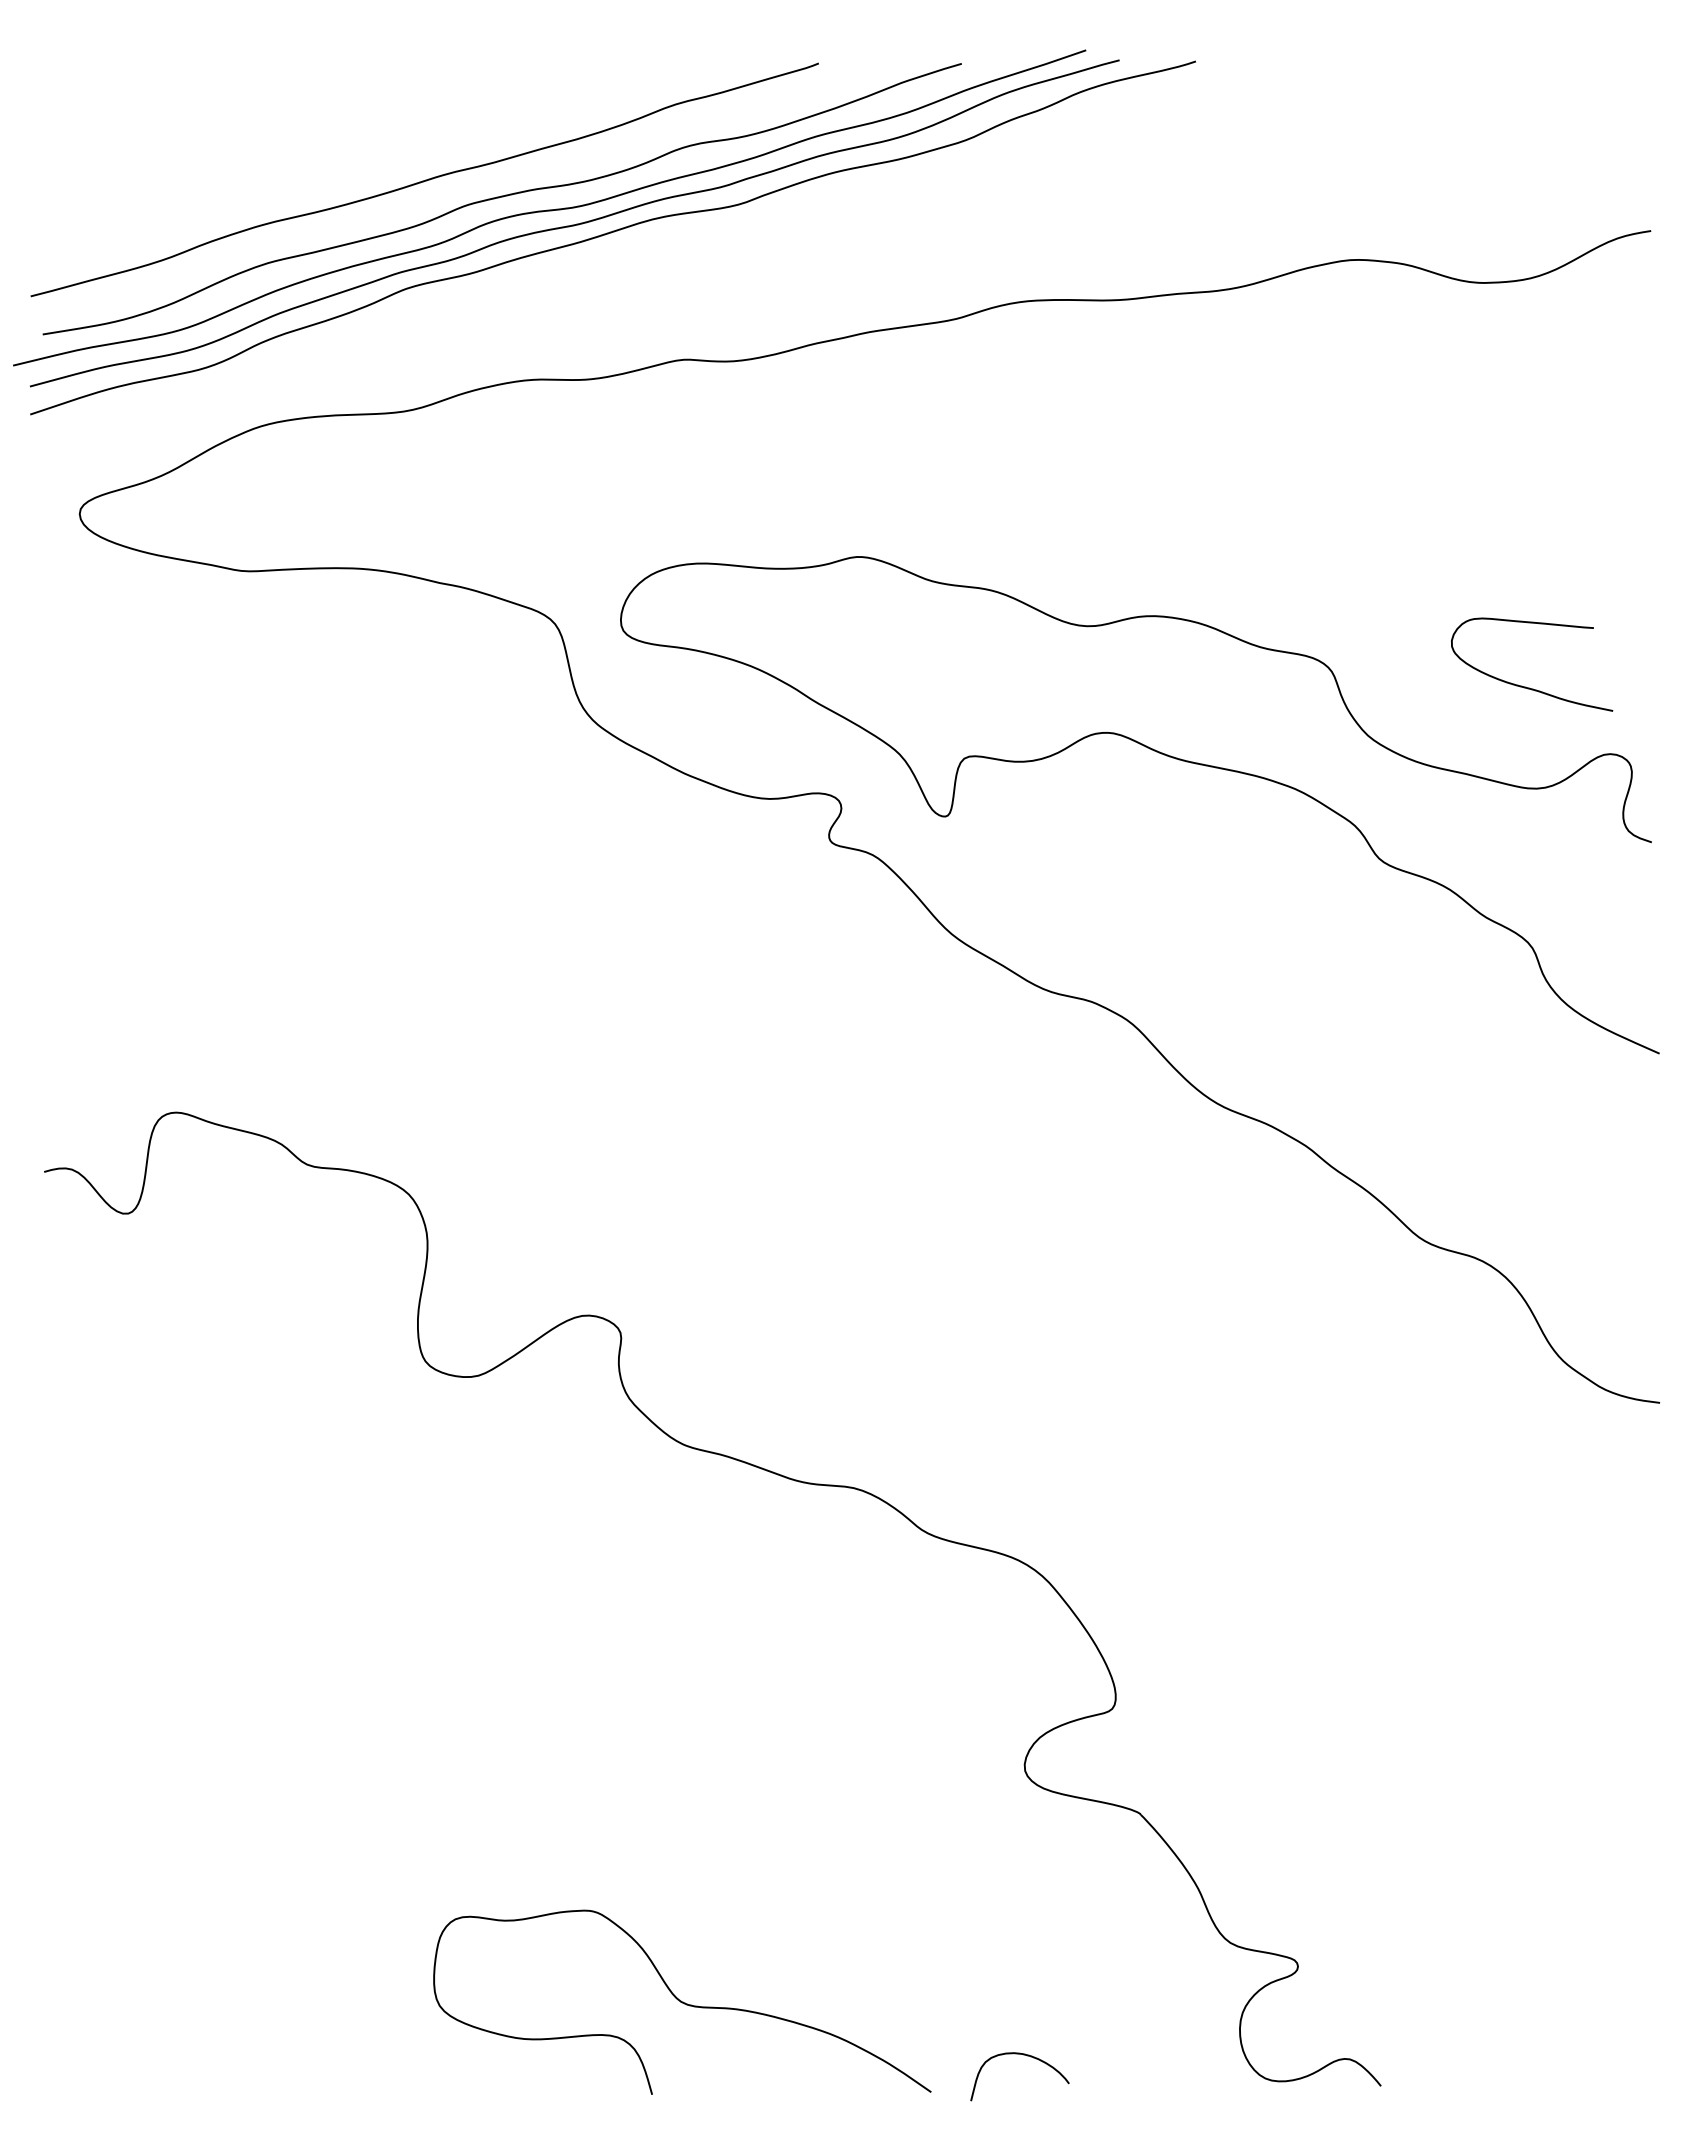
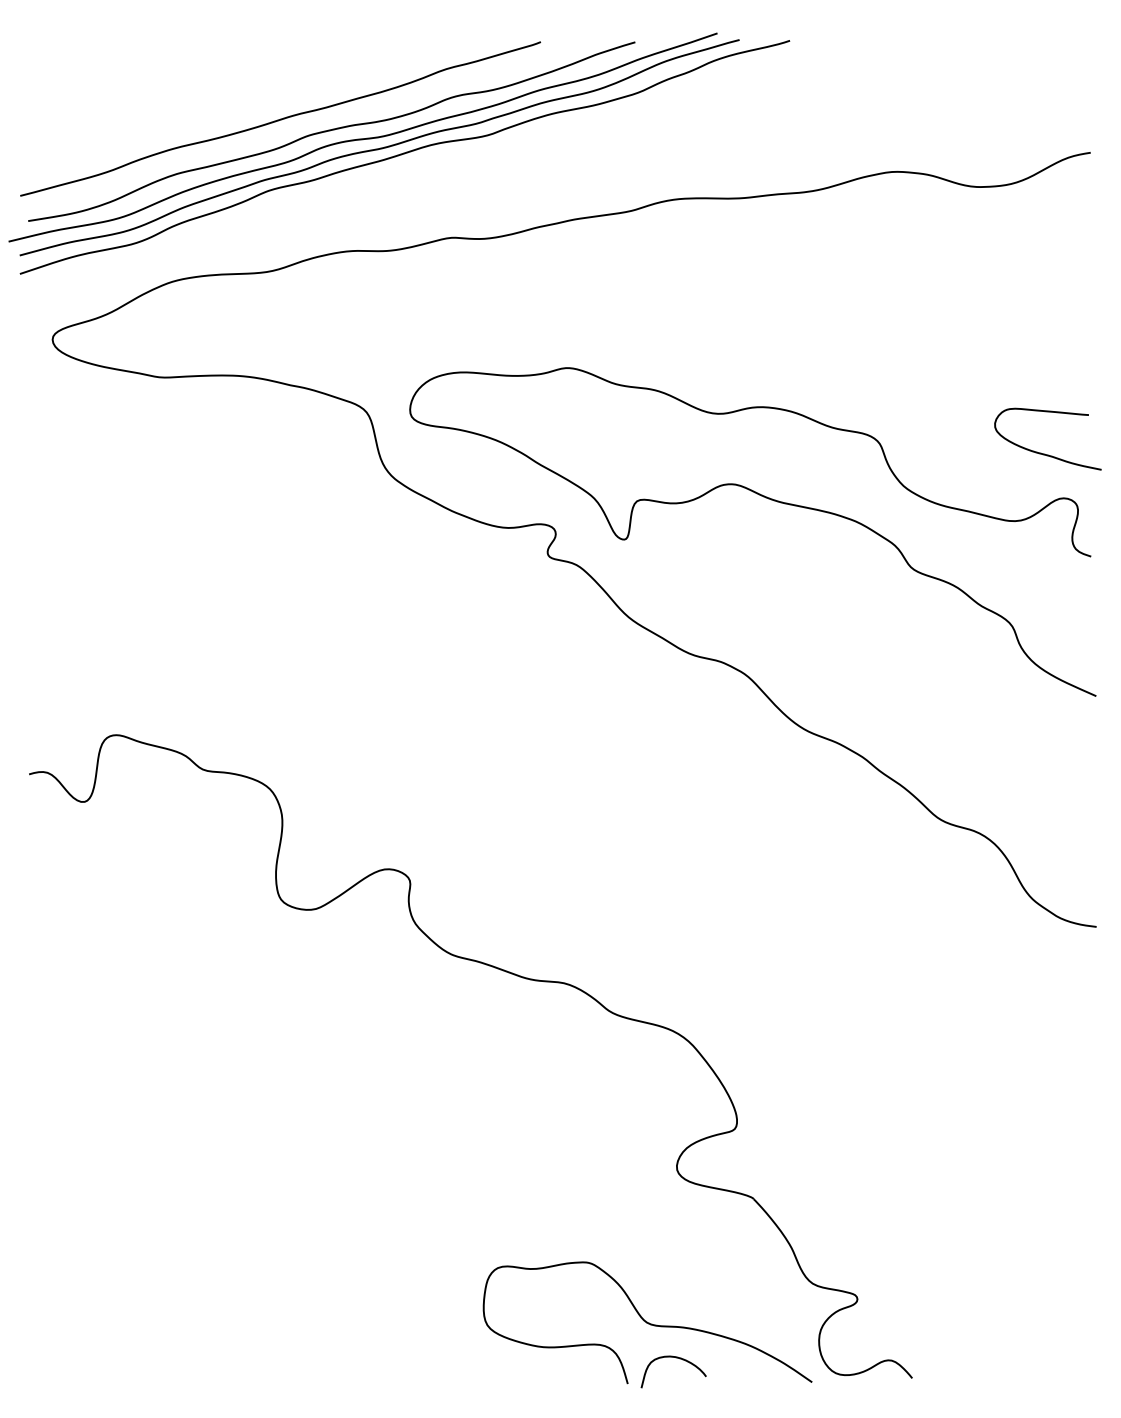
curve: (1522, 684) -> (1041, 452), moved
curve: (681, 2001) -> (647, 1322), moved

